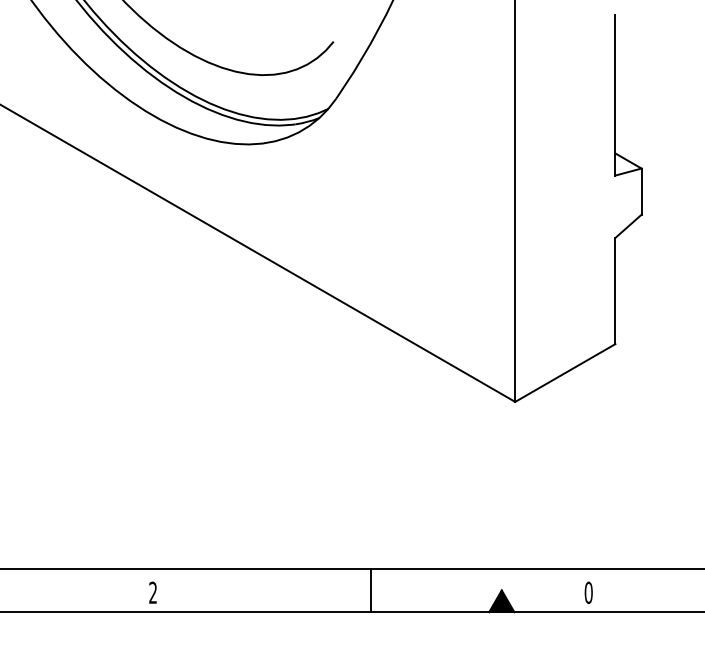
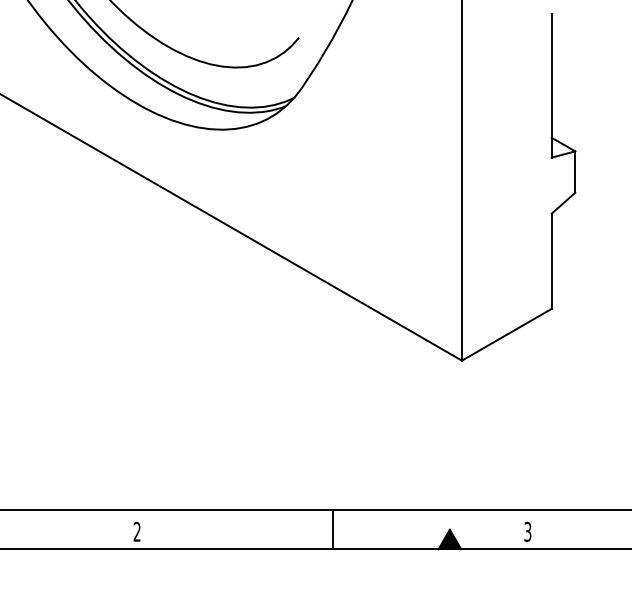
text: (588, 592) -> (527, 531), 0 -> 3

